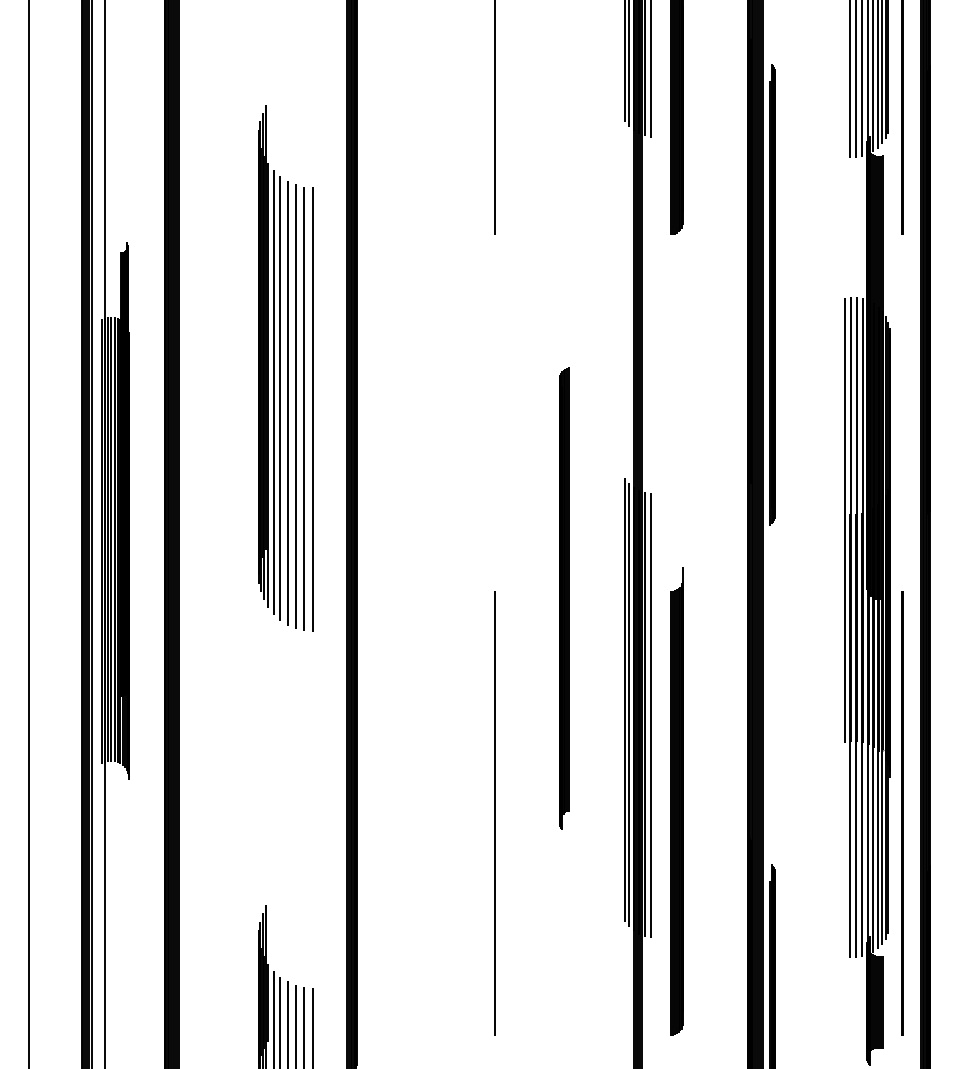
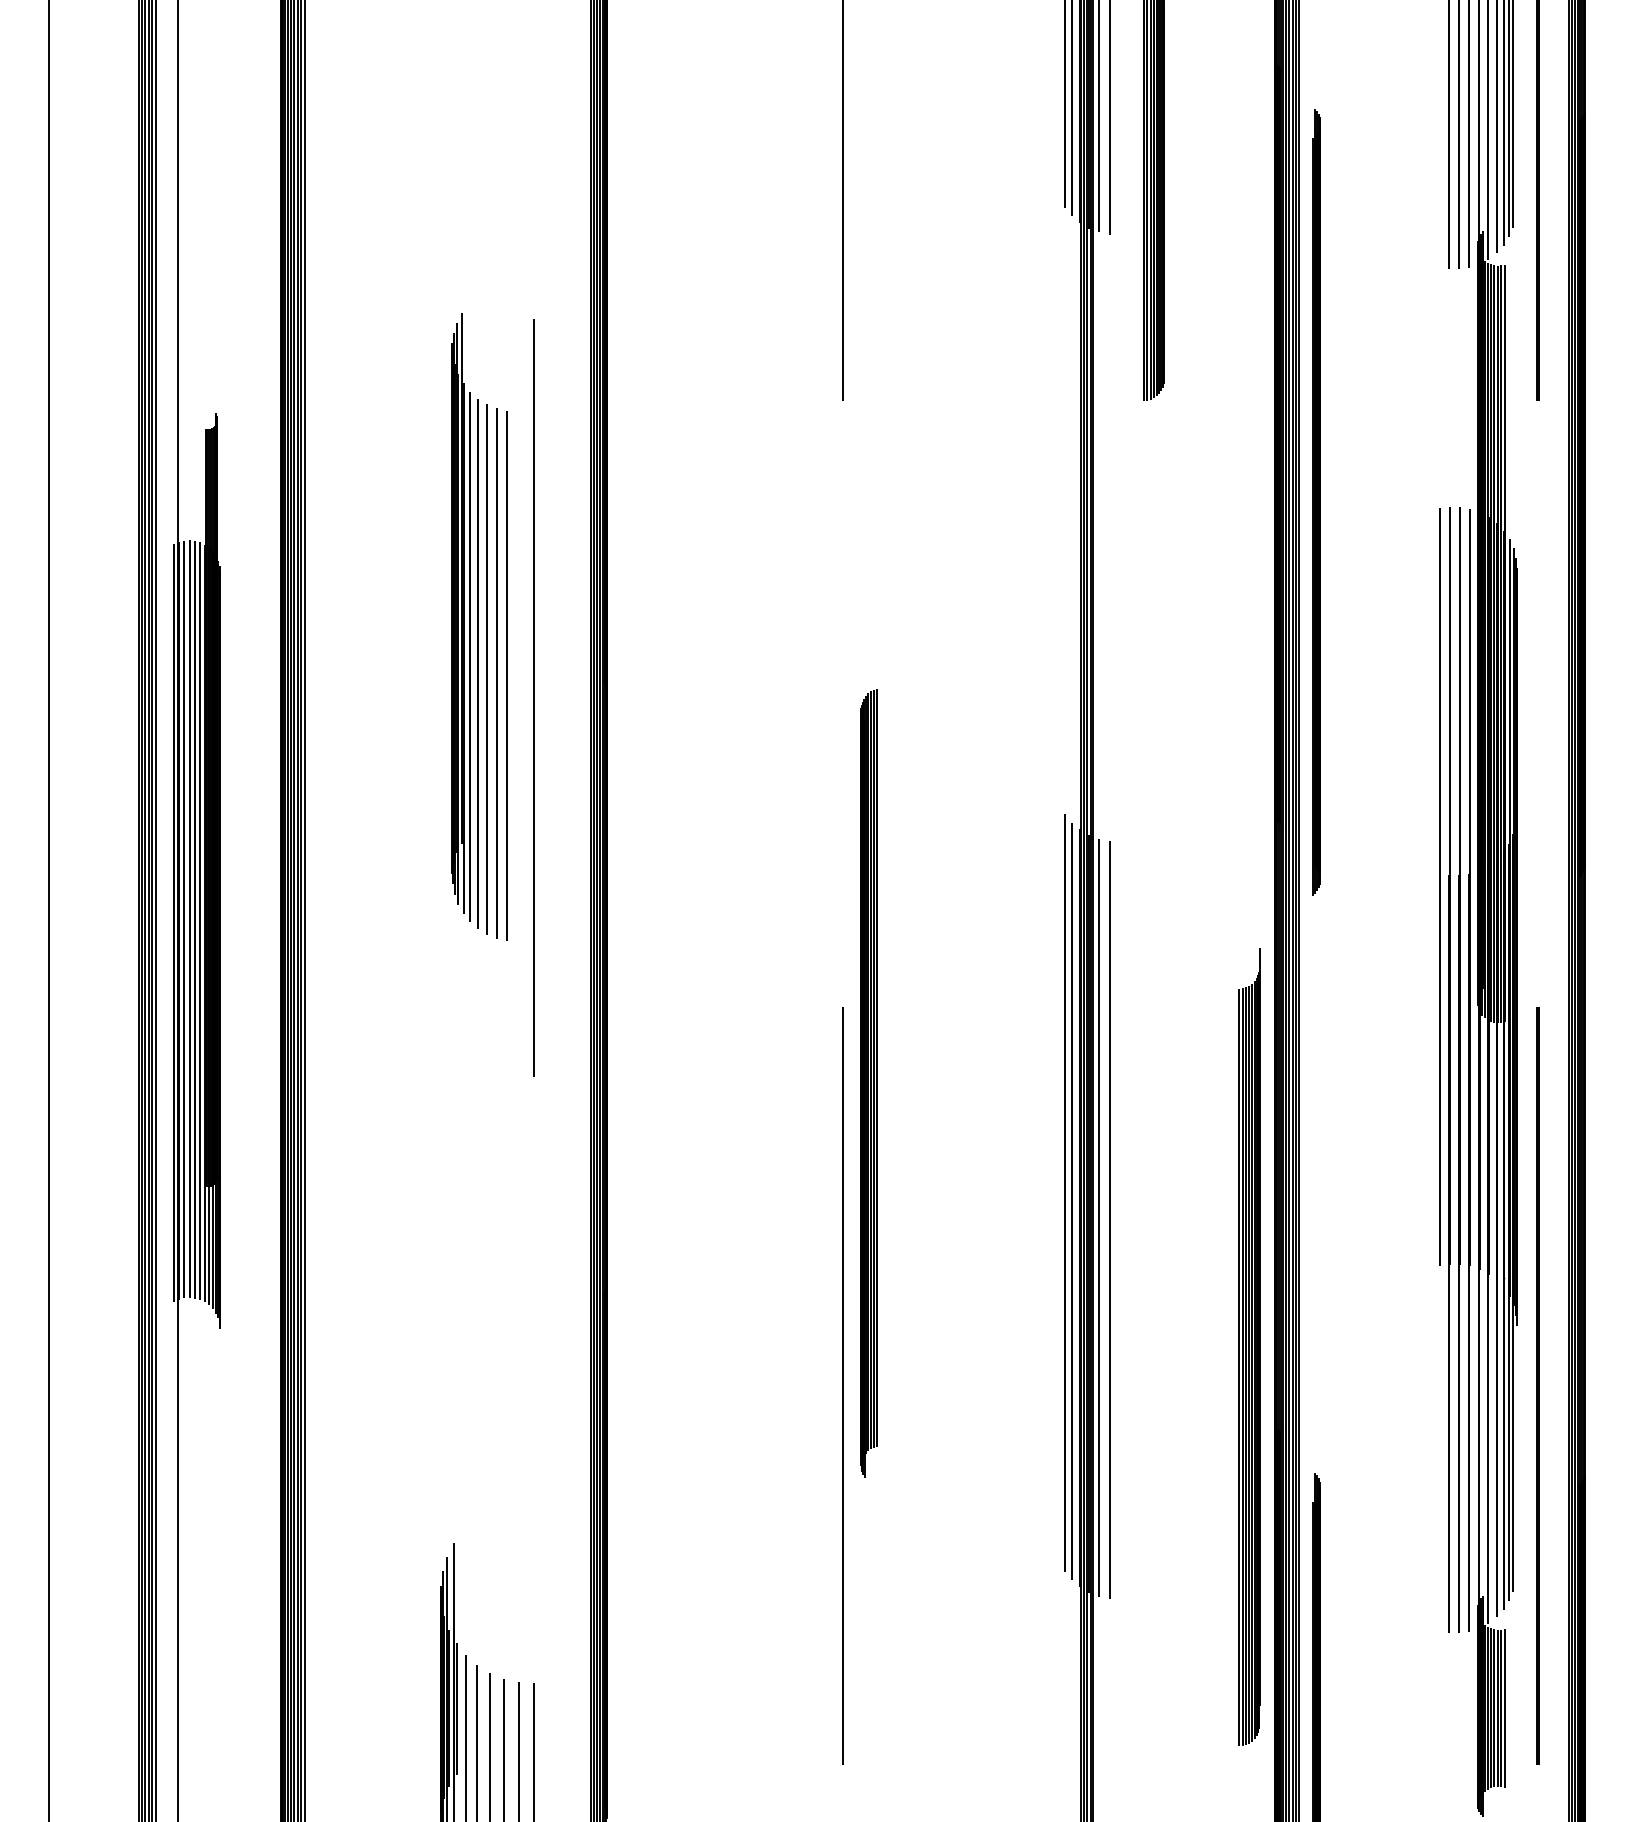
part: (281, 367) -> (479, 626), size x0.7
part: (564, 598) -> (869, 1083), moved
part: (676, 801) -> (1248, 1347), moved

